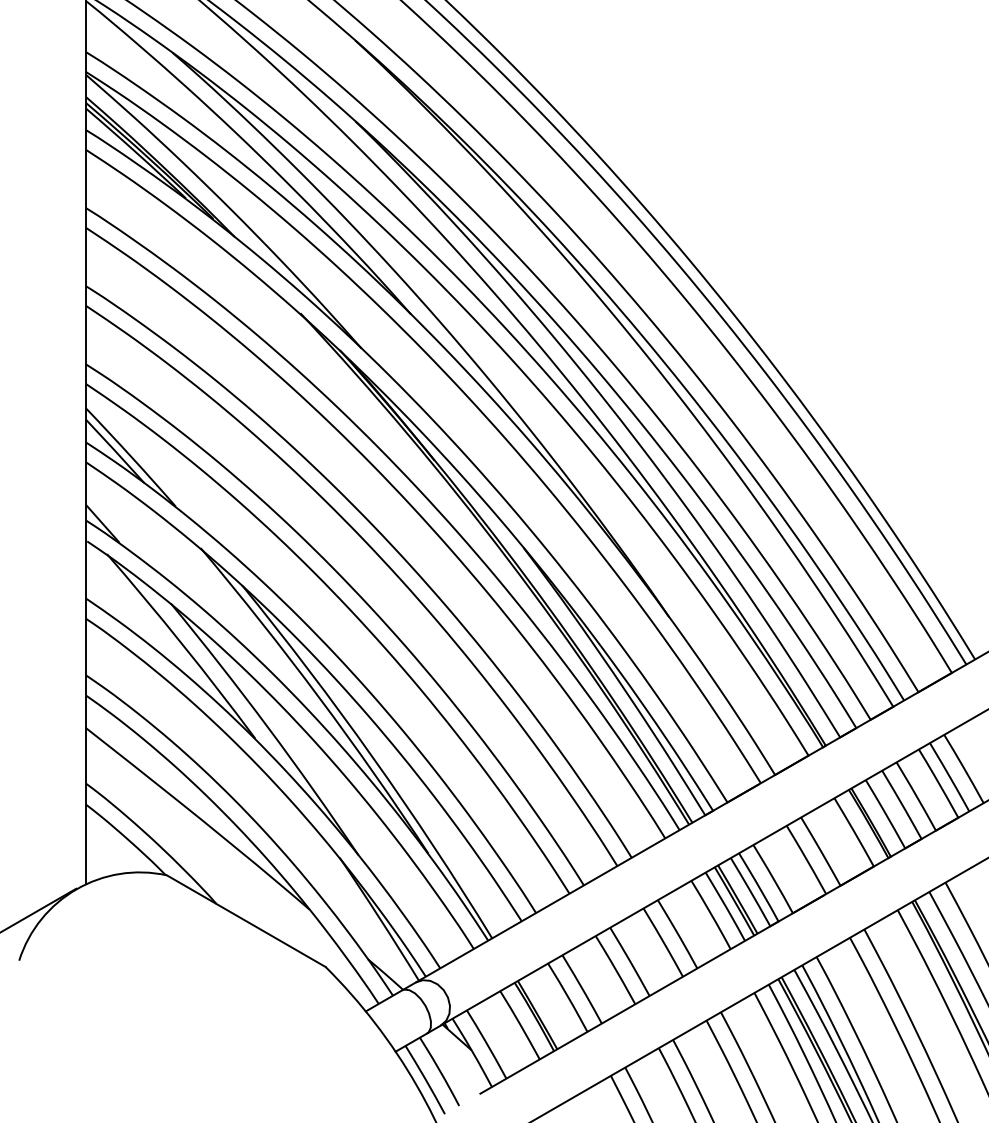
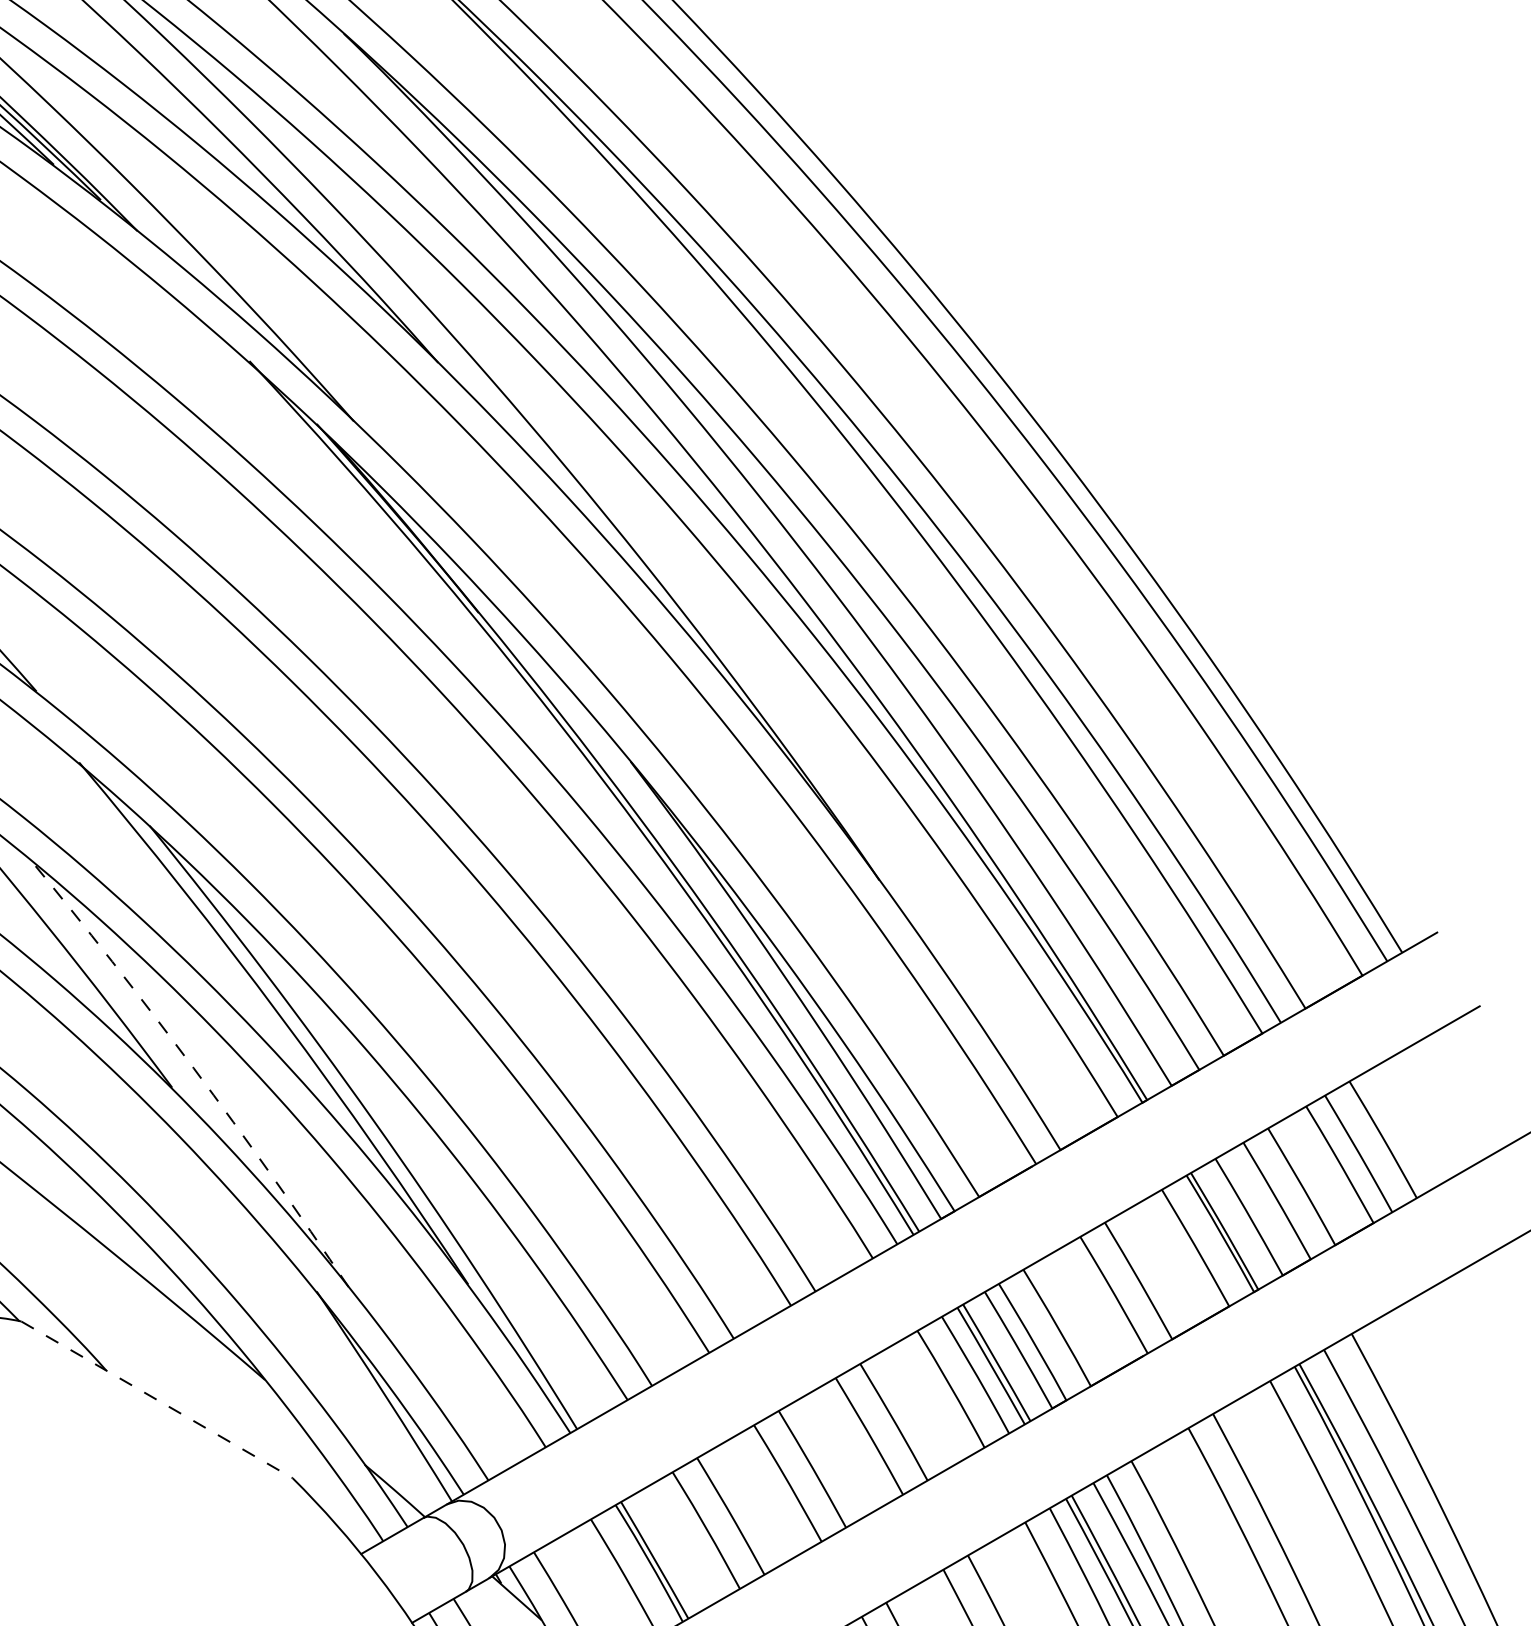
arc: (267, 727) -> (193, 1068), solid -> dashed
line: (246, 921) -> (157, 1400), solid -> dashed

